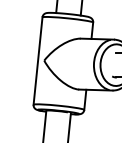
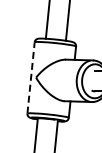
line: (38, 60) -> (31, 77), solid -> dashed

